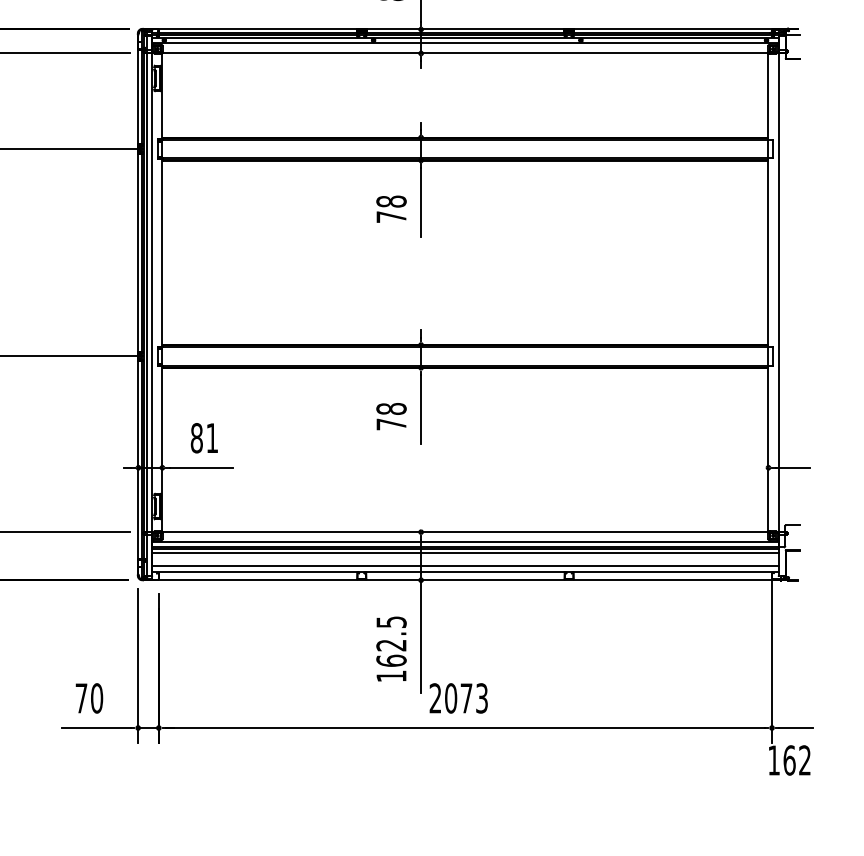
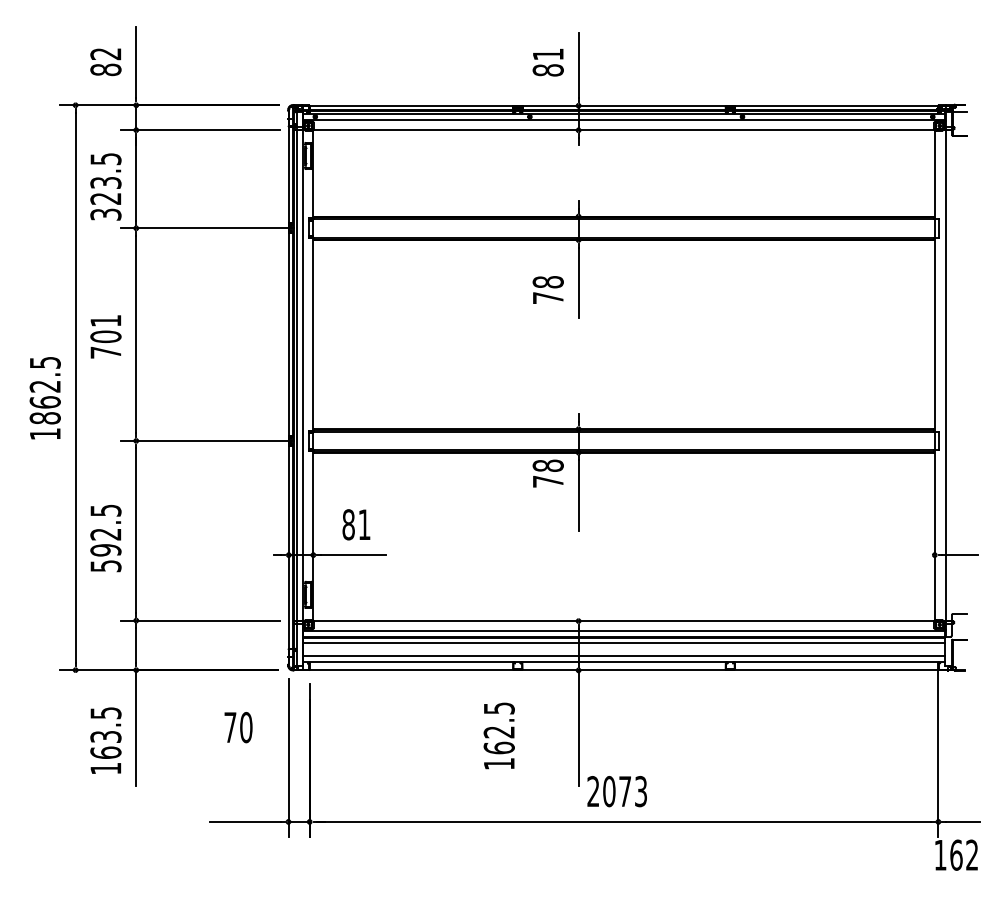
text: (390, 416) -> (547, 473), moved
text: (390, 648) -> (498, 735), moved
text: (89, 698) -> (238, 727), moved

